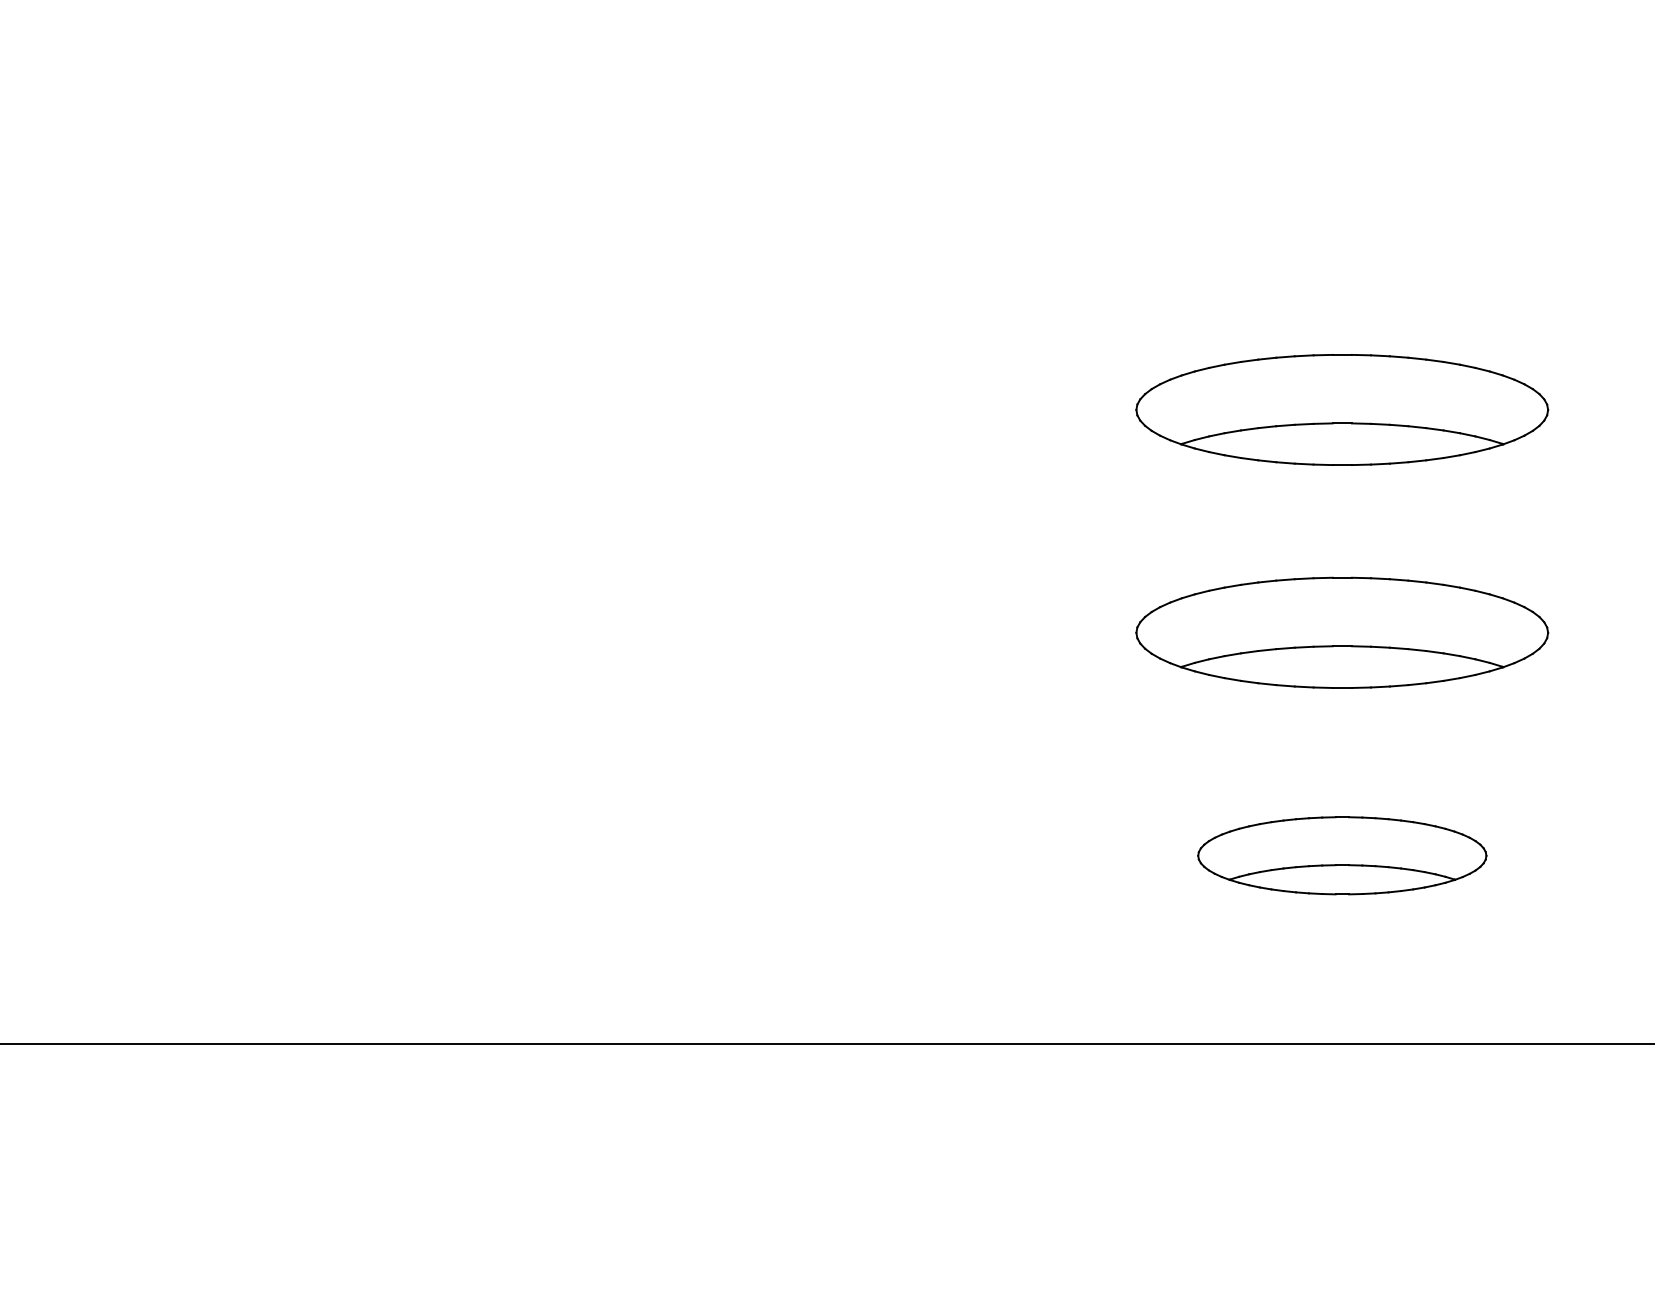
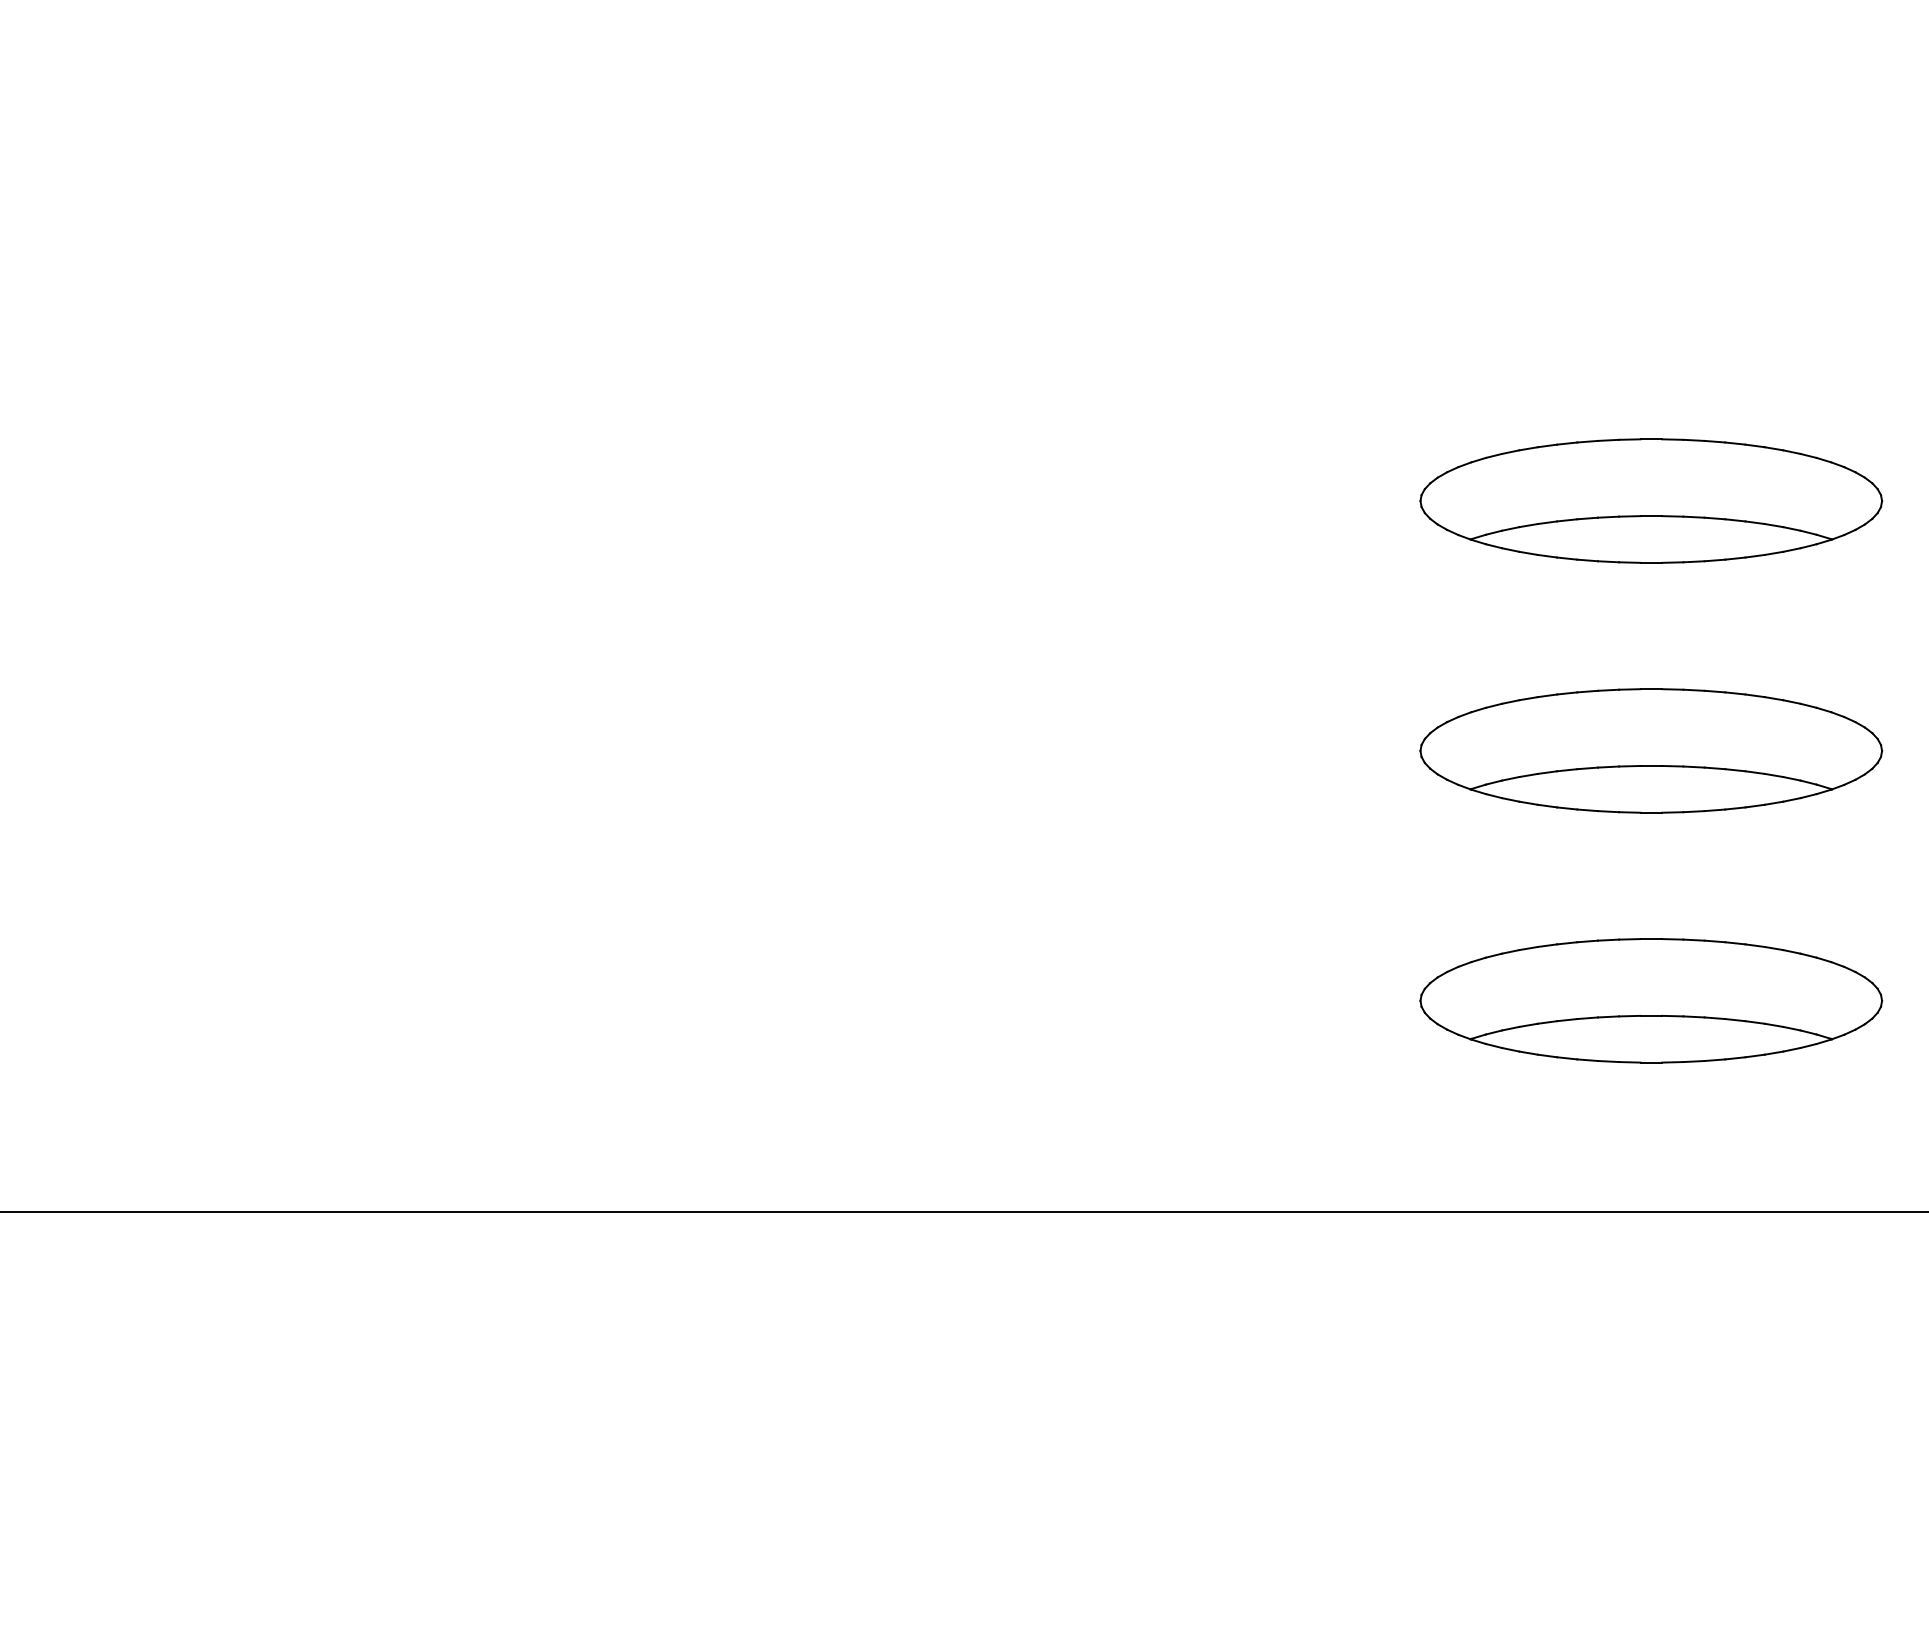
part: (1342, 855) -> (1651, 1000), size x1.43

